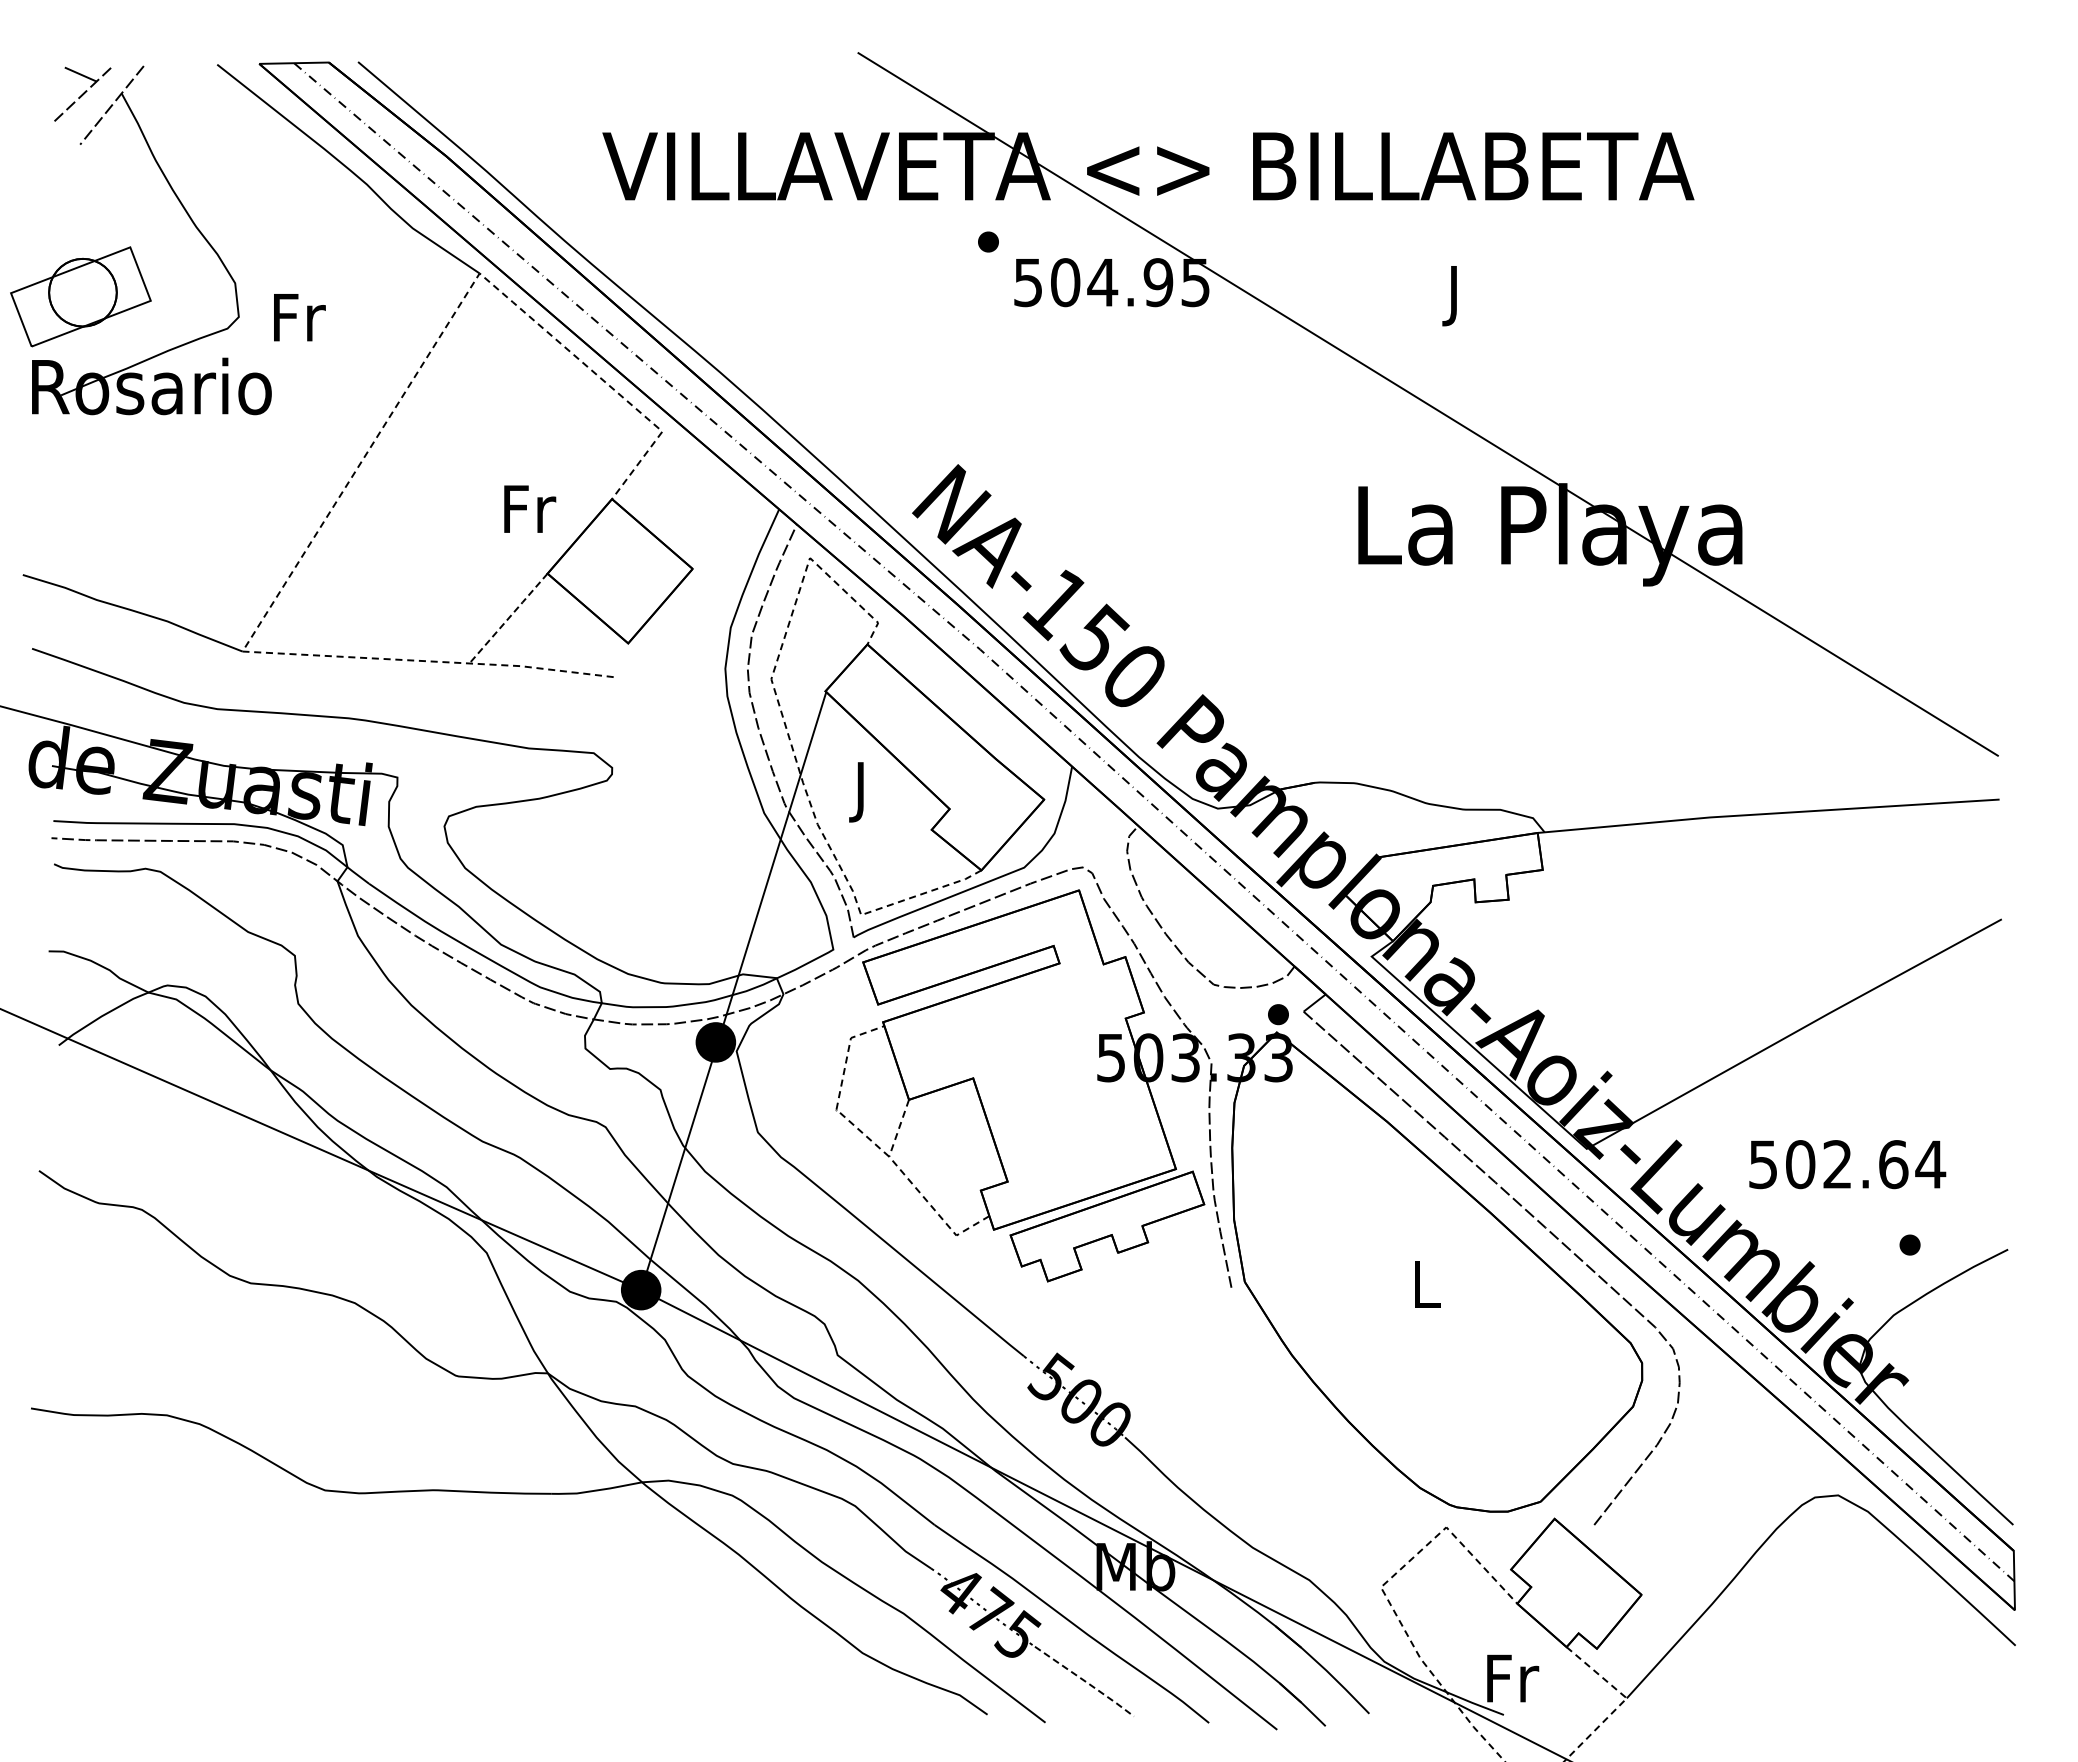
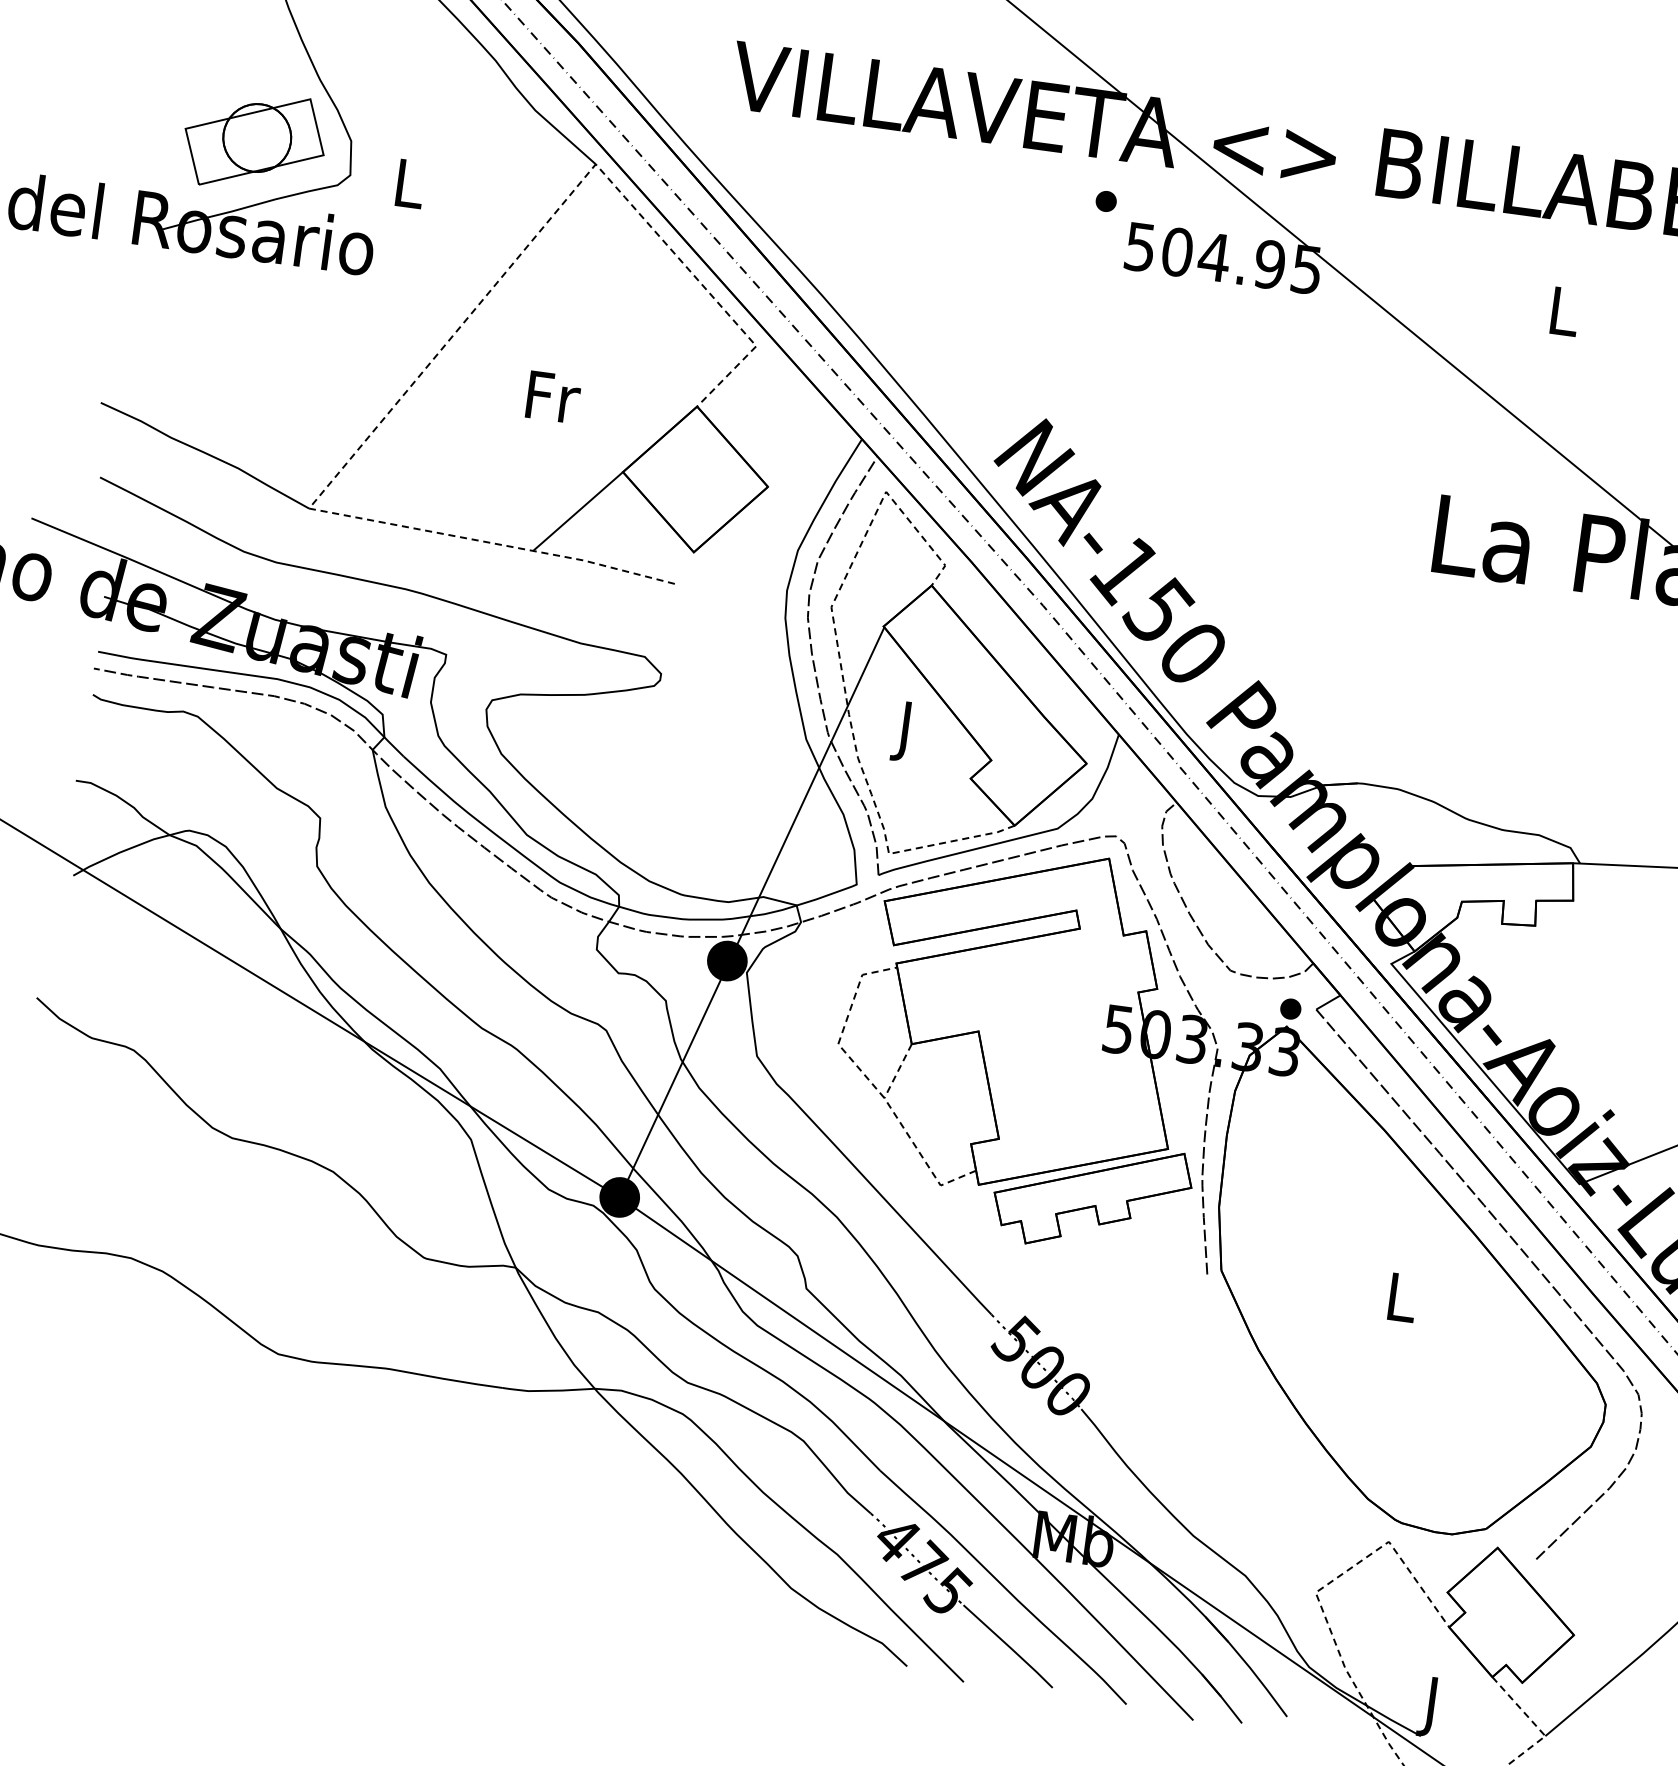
part: (80, 296) -> (254, 141), moved
text: (1455, 296) -> (1563, 318), J -> L
text: (299, 317) -> (410, 183), Fr -> L
text: (530, 508) -> (554, 396), moved
line: (508, 618) -> (578, 511), dashed -> solid
line: (1086, 1682) -> (1009, 1647), dashed -> solid
text: (1513, 1684) -> (1434, 1707), Fr -> J

